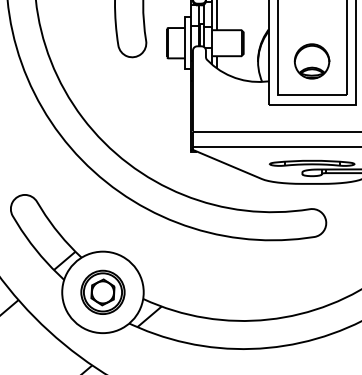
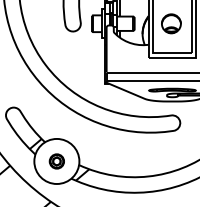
part: (312, 60) -> (171, 23), moved
part: (102, 292) -> (56, 161), size x0.6

